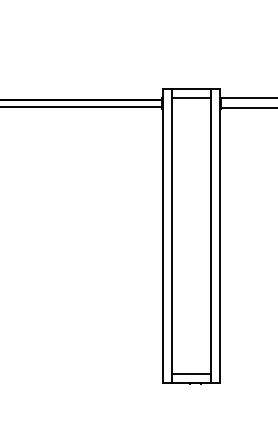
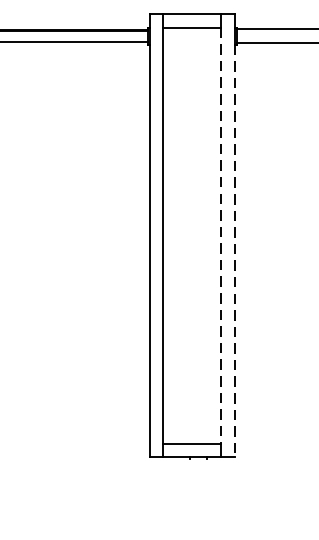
line: (210, 235) -> (220, 235), solid -> dashed
line: (219, 245) -> (234, 250), solid -> dashed

